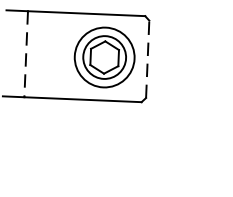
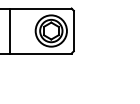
line: (26, 55) -> (10, 31), dashed -> solid
line: (147, 58) -> (73, 30), dashed -> solid

